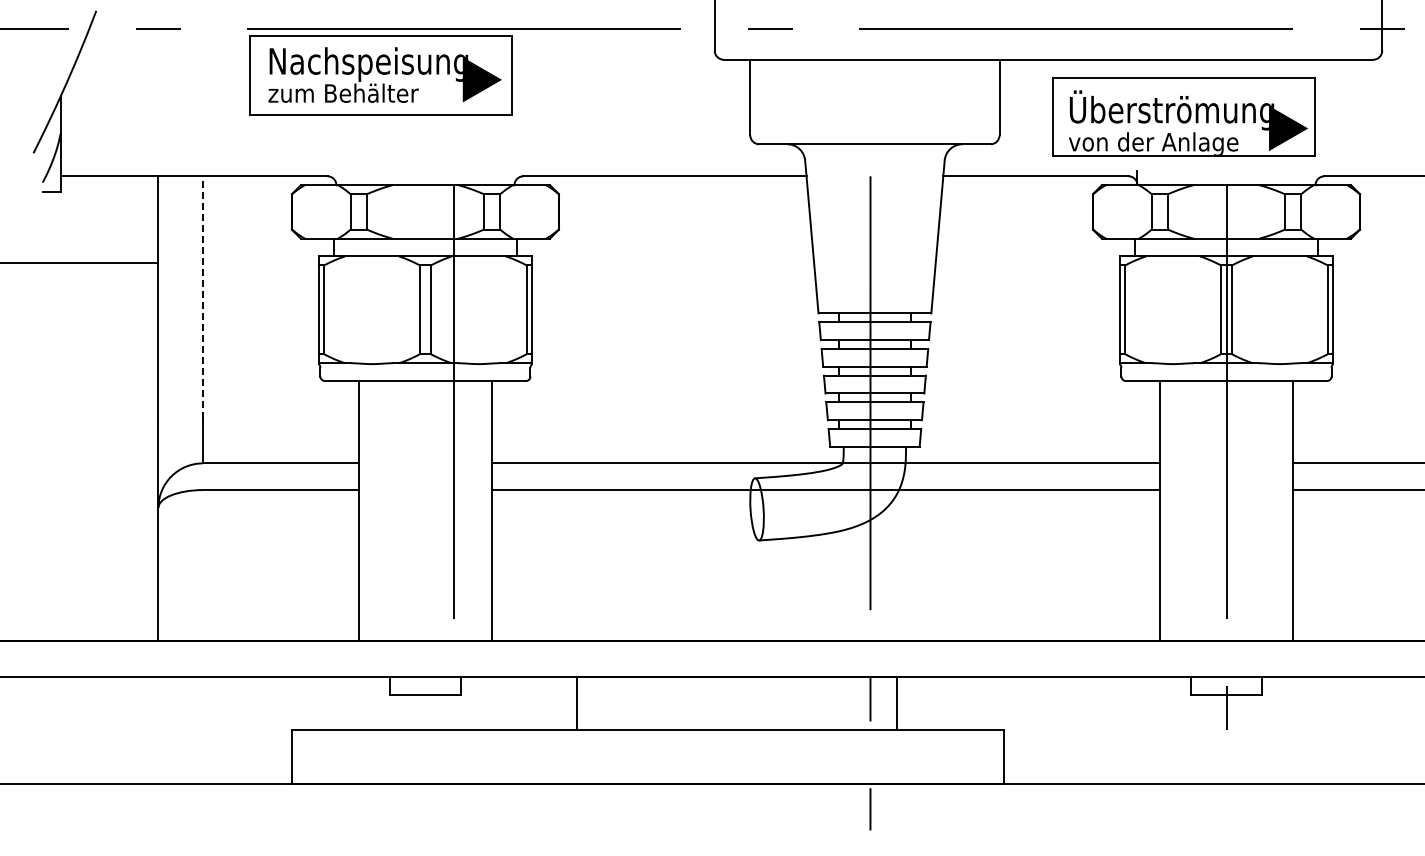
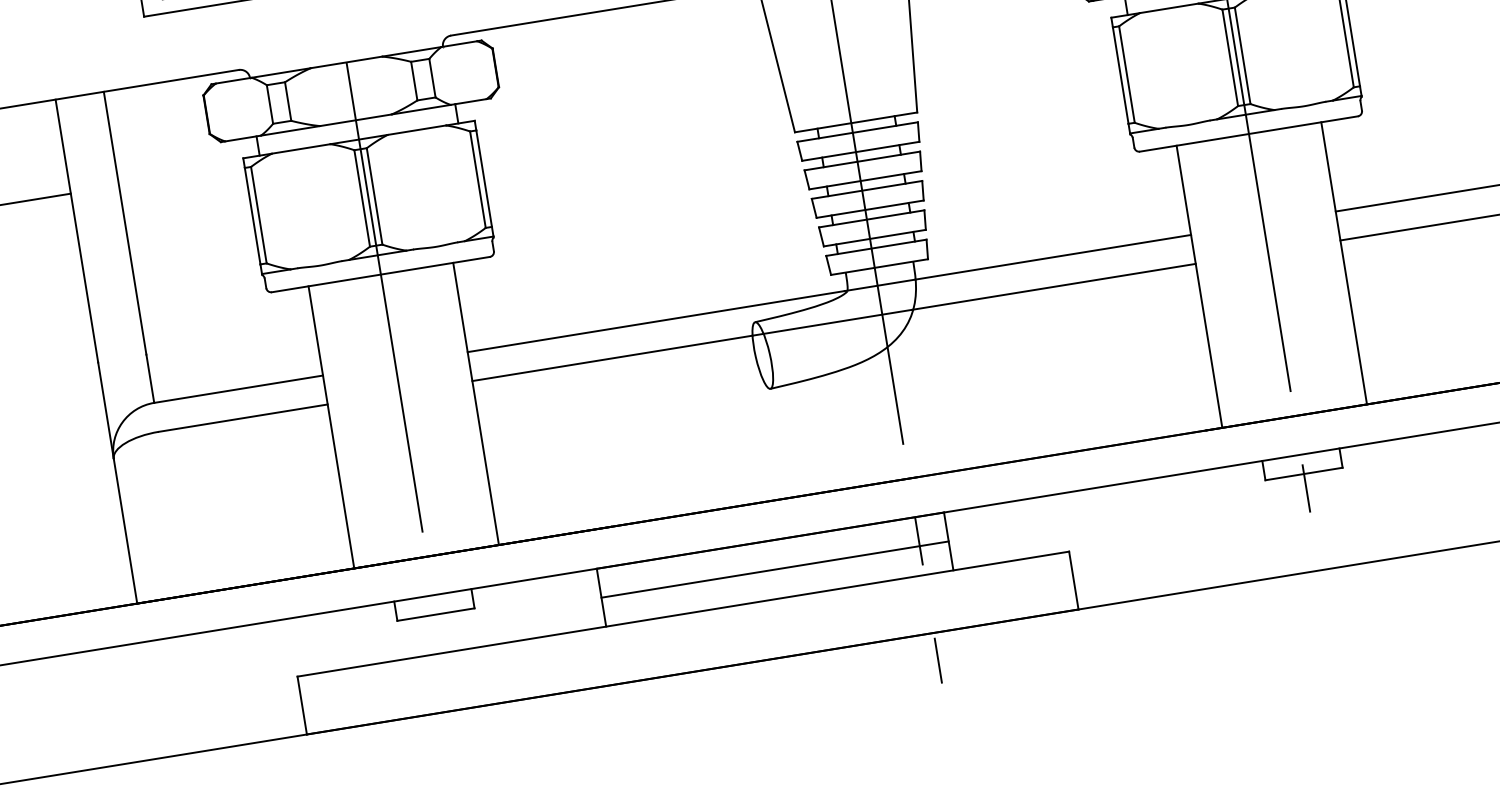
line: (202, 297) -> (124, 223), dashed -> solid
line: (454, 413) -> (386, 309), moved
line: (736, 703) -> (774, 569), added

